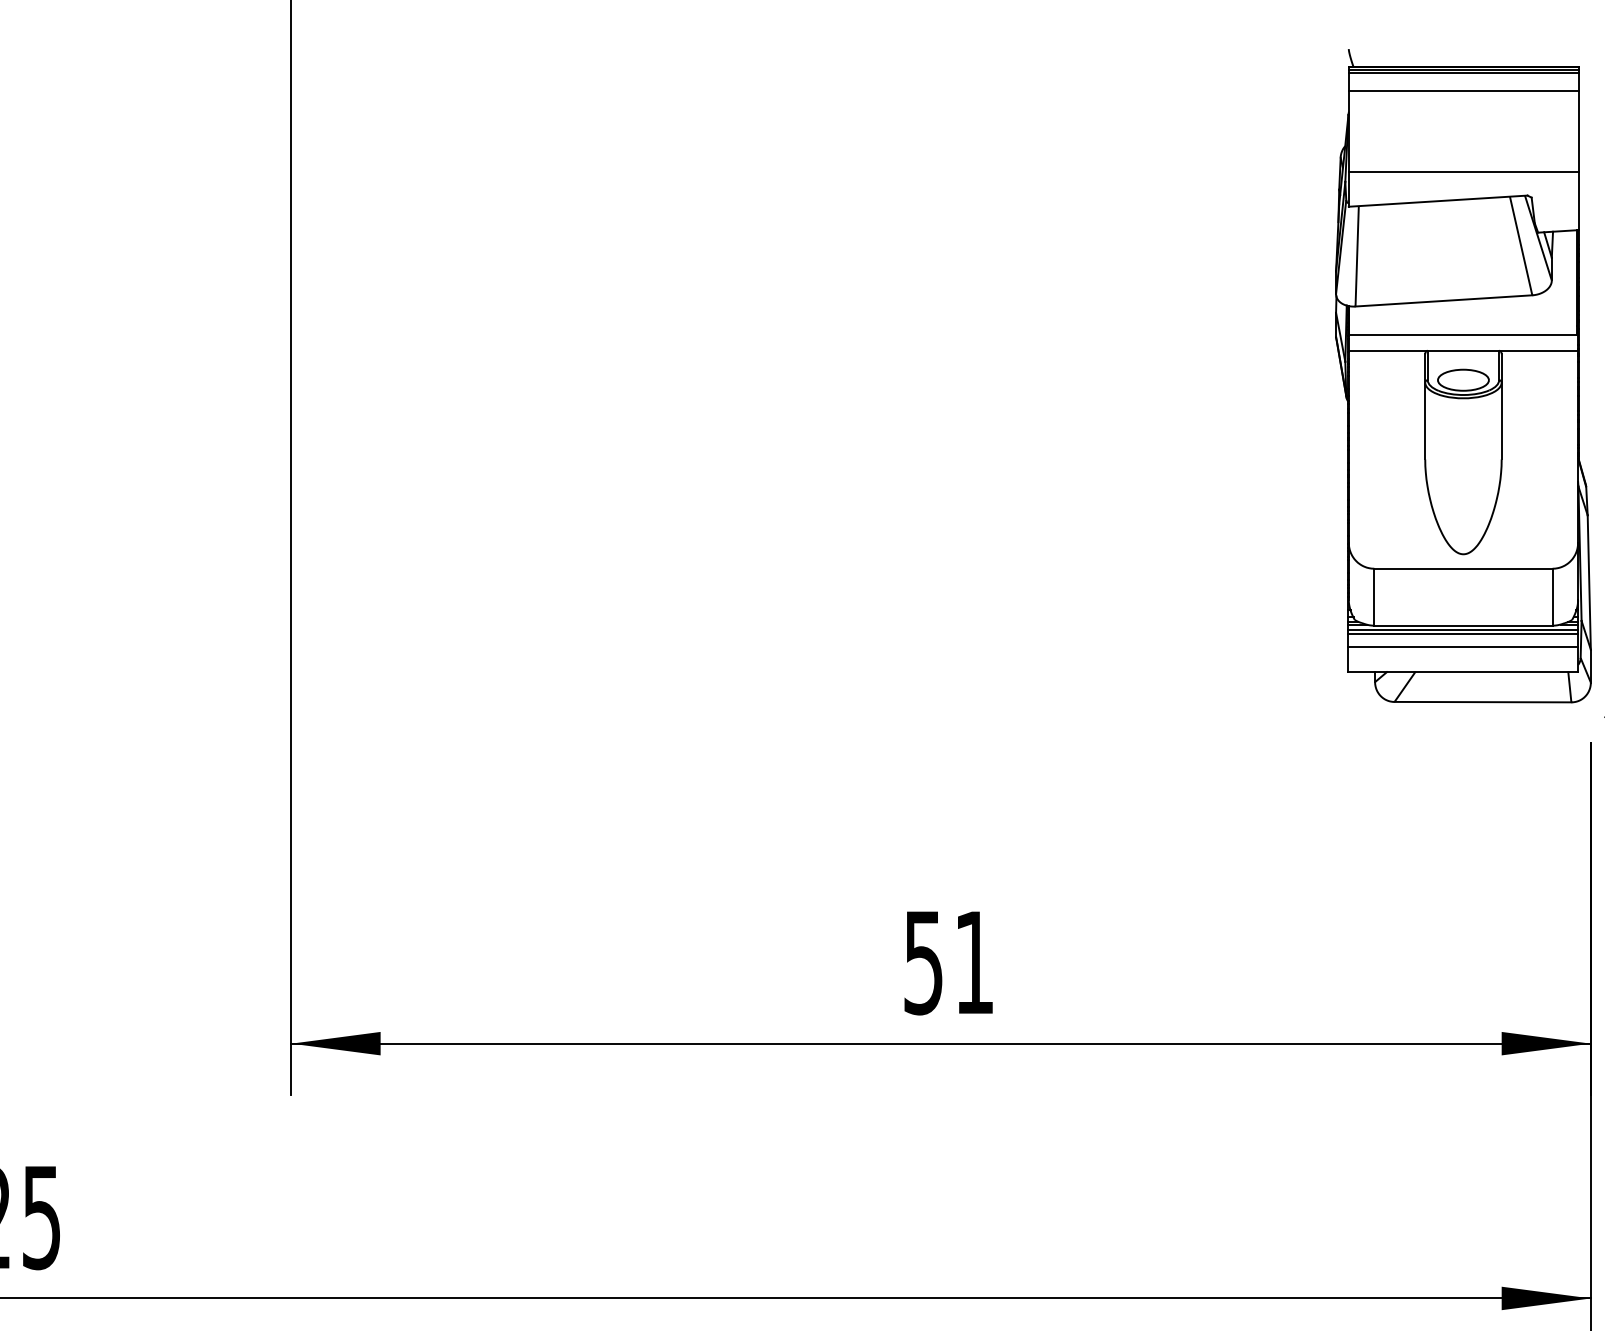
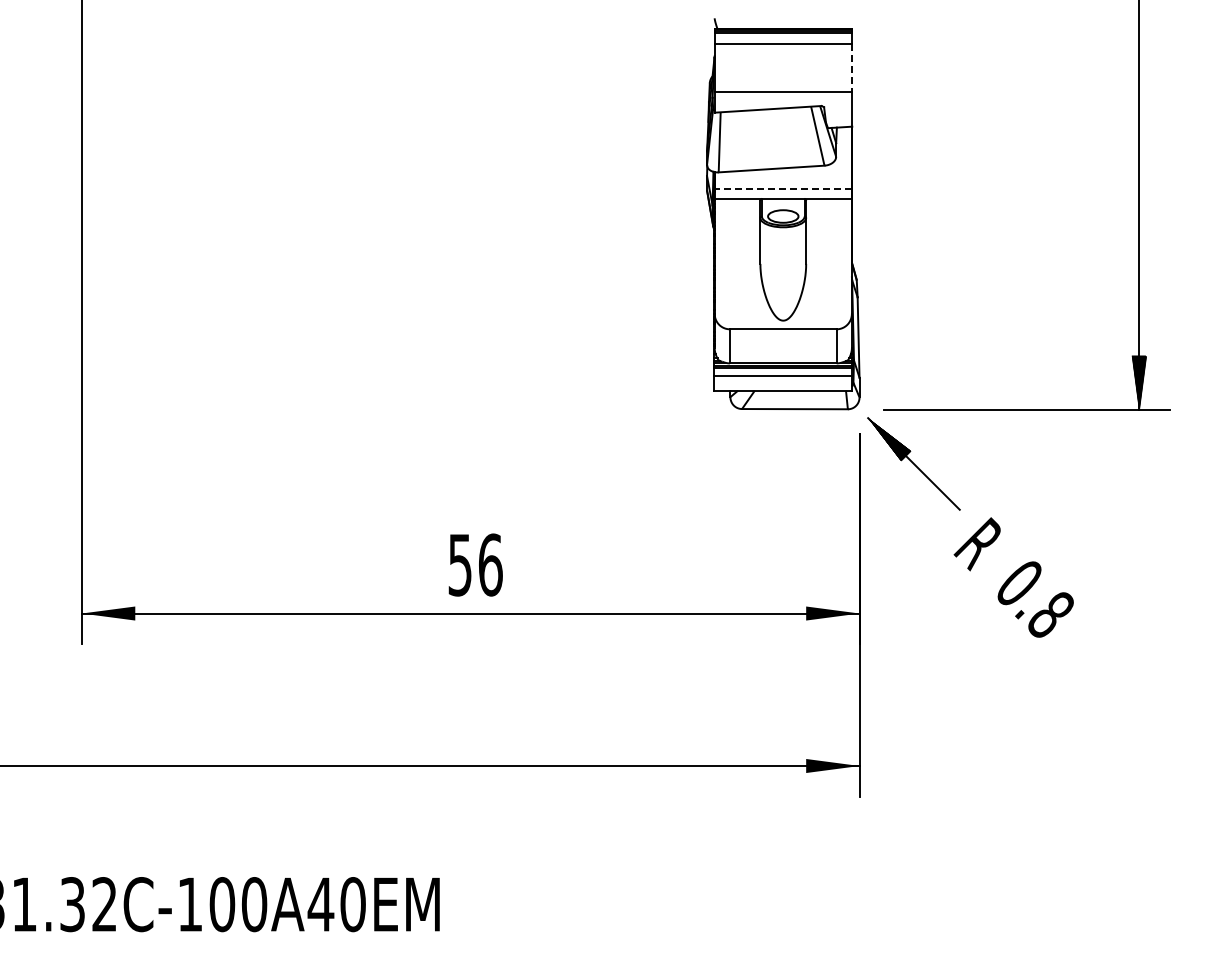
line: (1579, 132) -> (852, 68), solid -> dashed
line: (1462, 335) -> (782, 189), solid -> dashed
text: (974, 961) -> (490, 564), 51 -> 56

